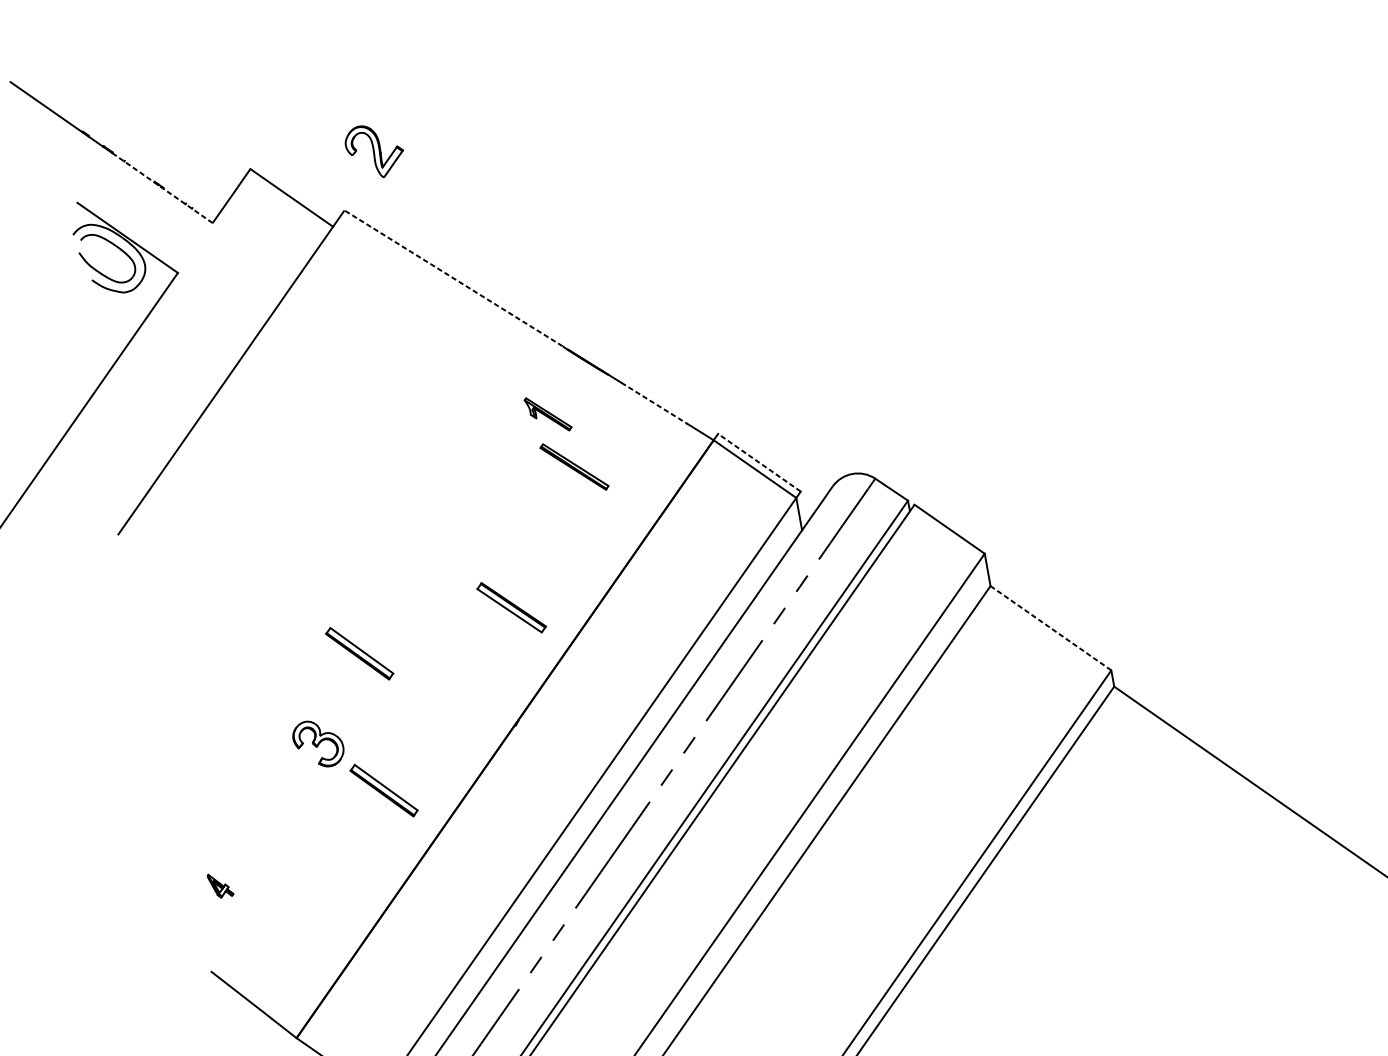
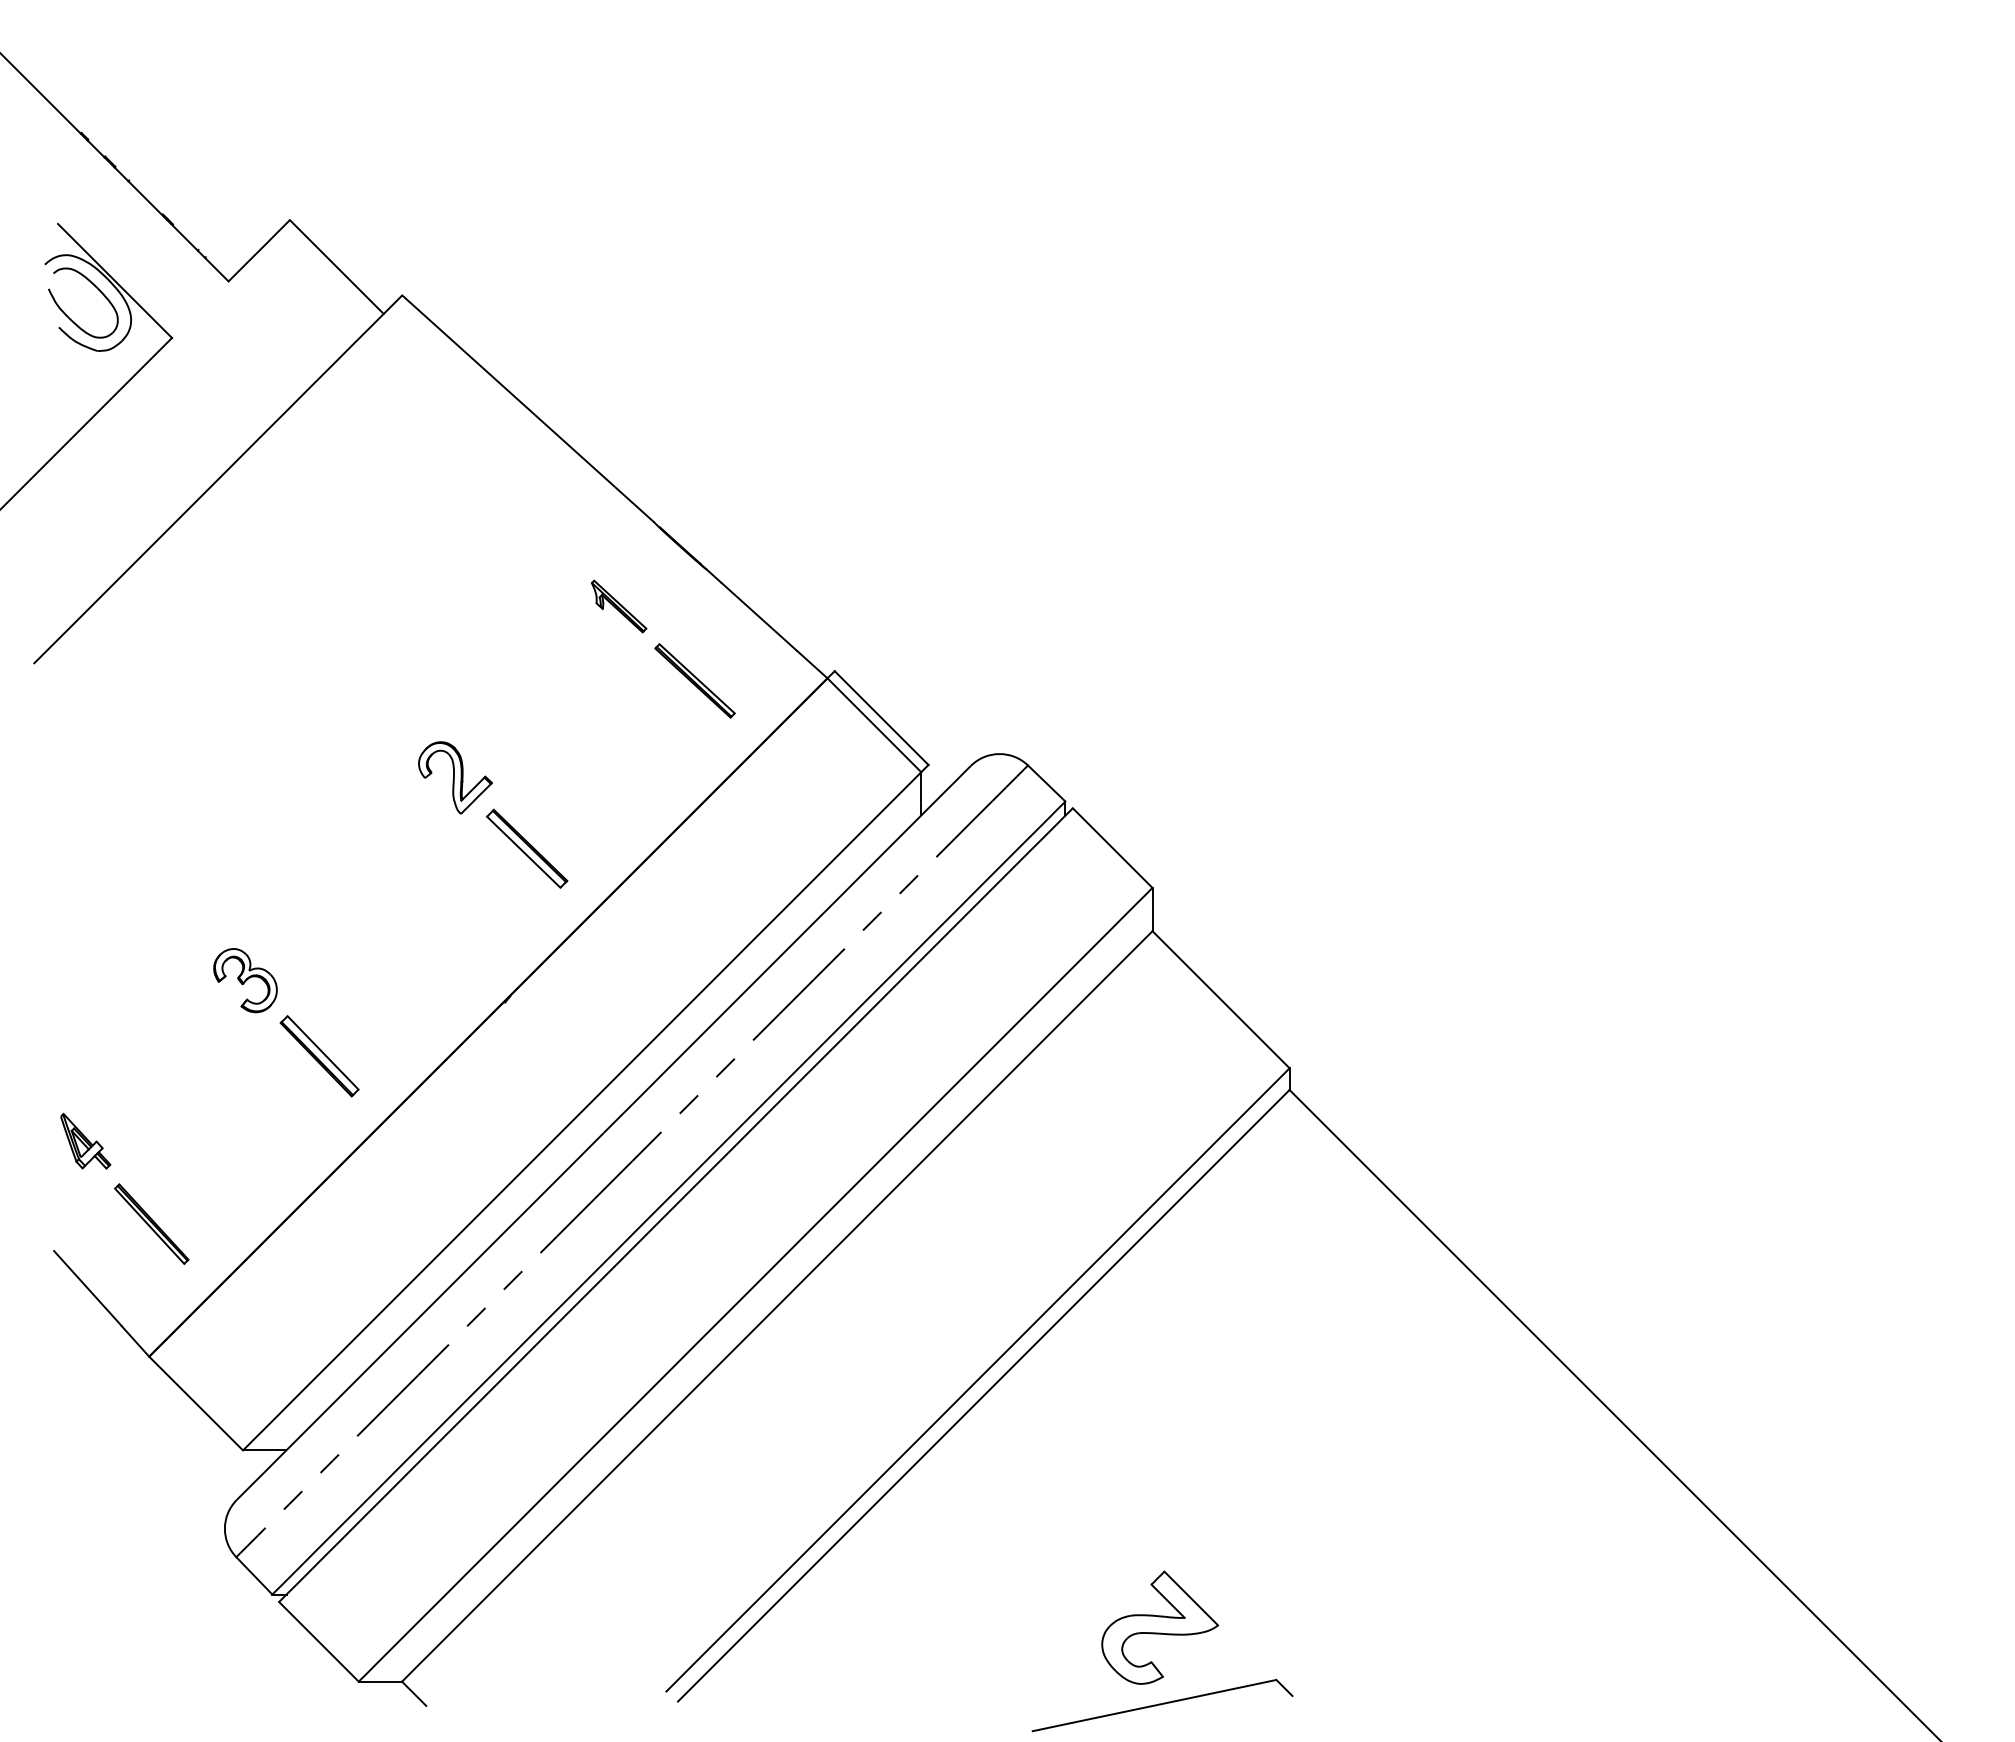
part: (375, 151) -> (455, 777), moved
line: (162, 188) -> (171, 224), dashed -> solid
line: (453, 278) -> (527, 408), dashed -> solid
line: (654, 403) -> (759, 617), dashed -> solid
line: (759, 462) -> (881, 717), dashed -> solid
part: (574, 466) -> (694, 680), moved
line: (1051, 628) -> (1221, 999), dashed -> solid
part: (359, 653) -> (319, 873), removed
part: (220, 884) -> (85, 1140), size x1.67
part: (280, 938) -> (151, 1223), added

